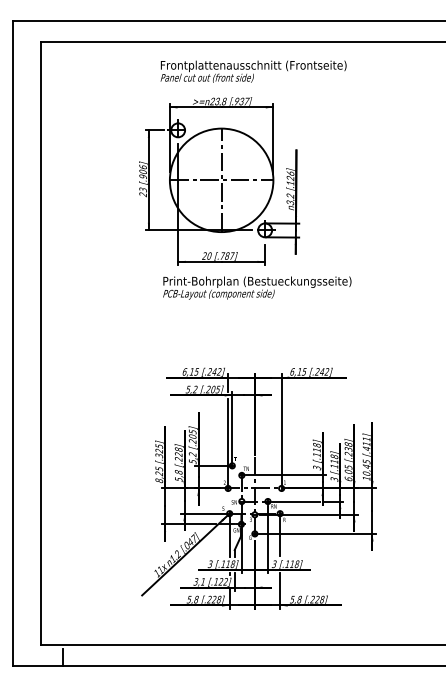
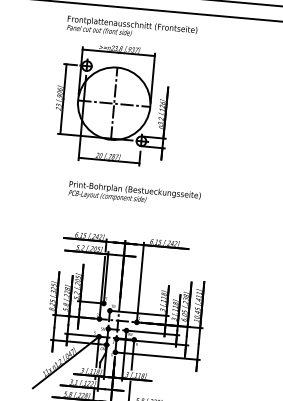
text: (253, 71) -> (132, 28), moved
text: (257, 287) -> (134, 194), moved

